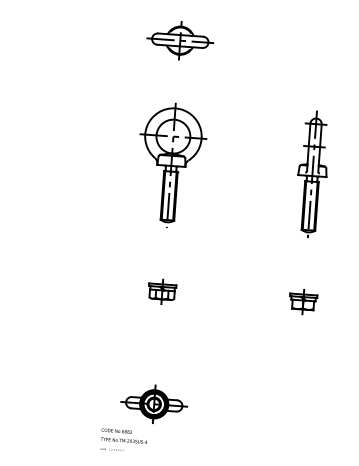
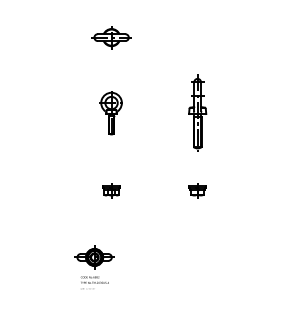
part: (171, 165) -> (111, 113), size x0.6
part: (154, 404) -> (94, 257), moved

